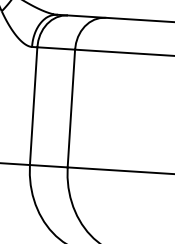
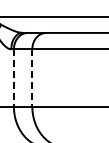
line: (32, 106) -> (13, 78), solid -> dashed
line: (71, 109) -> (32, 78), solid -> dashed

